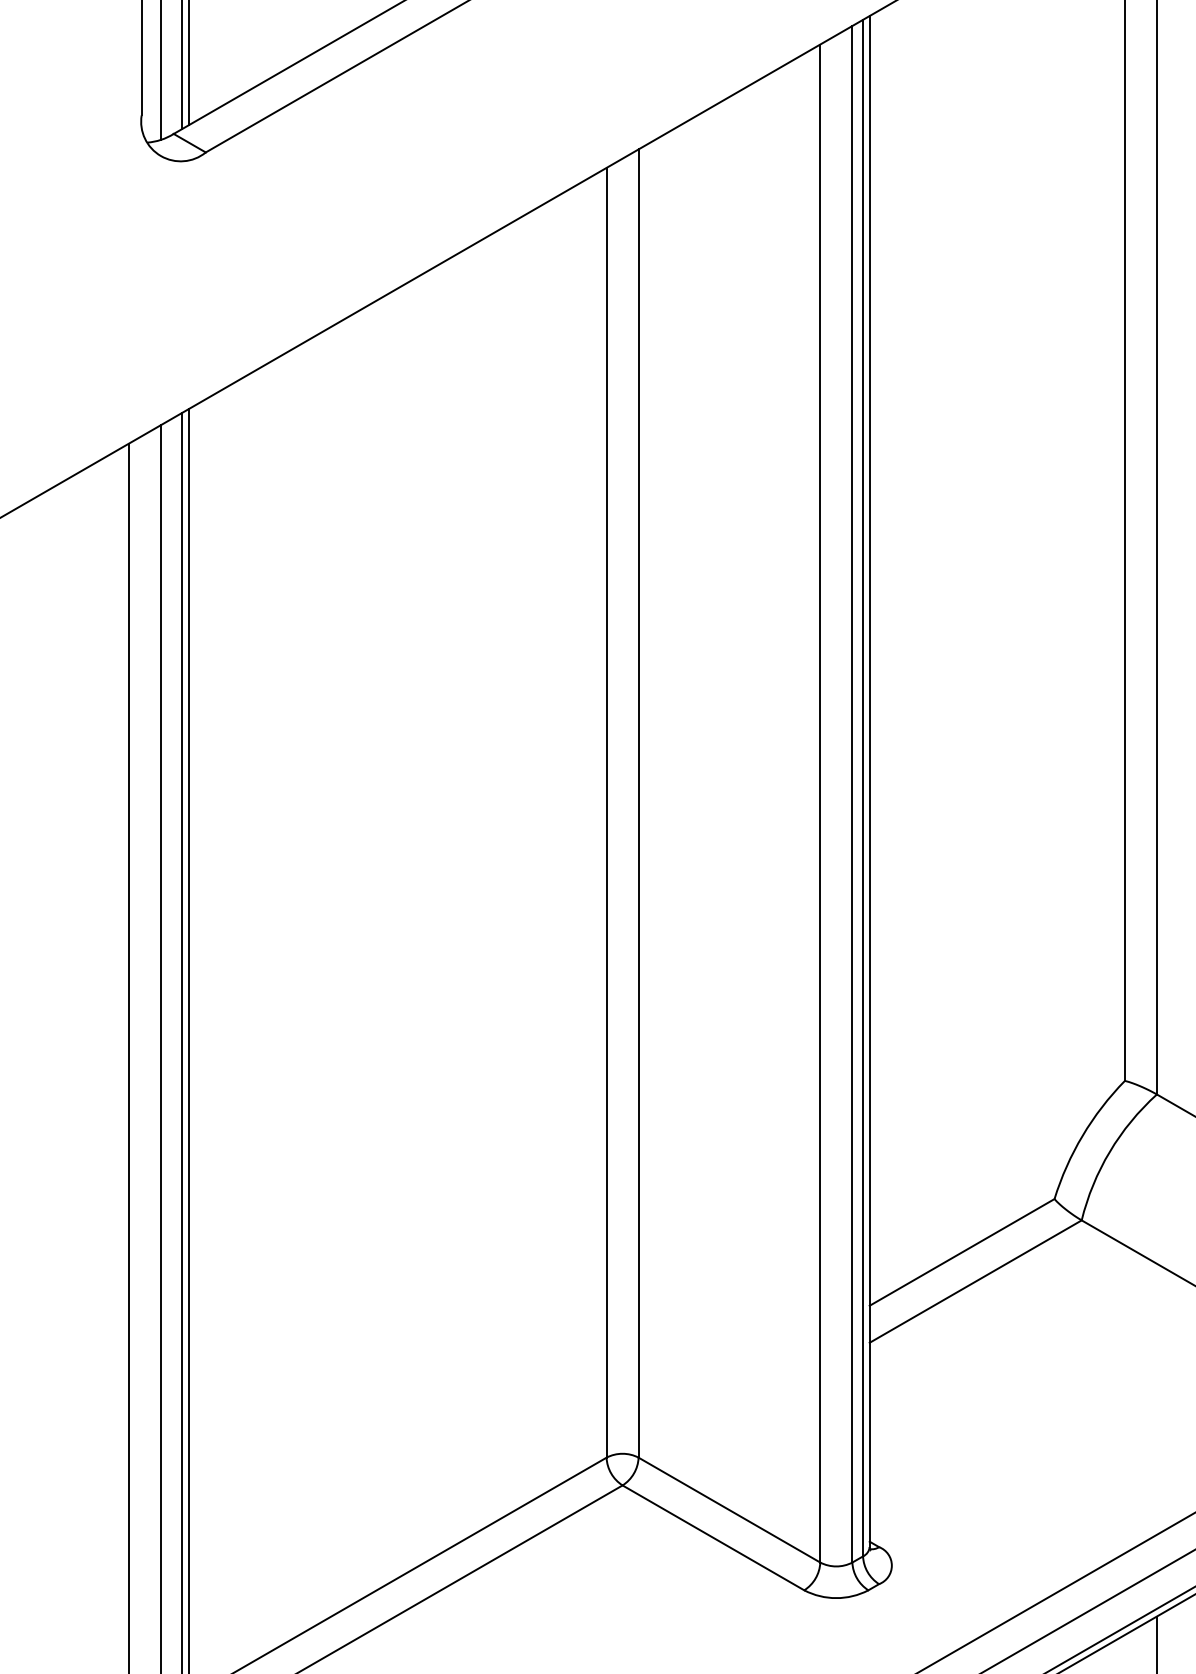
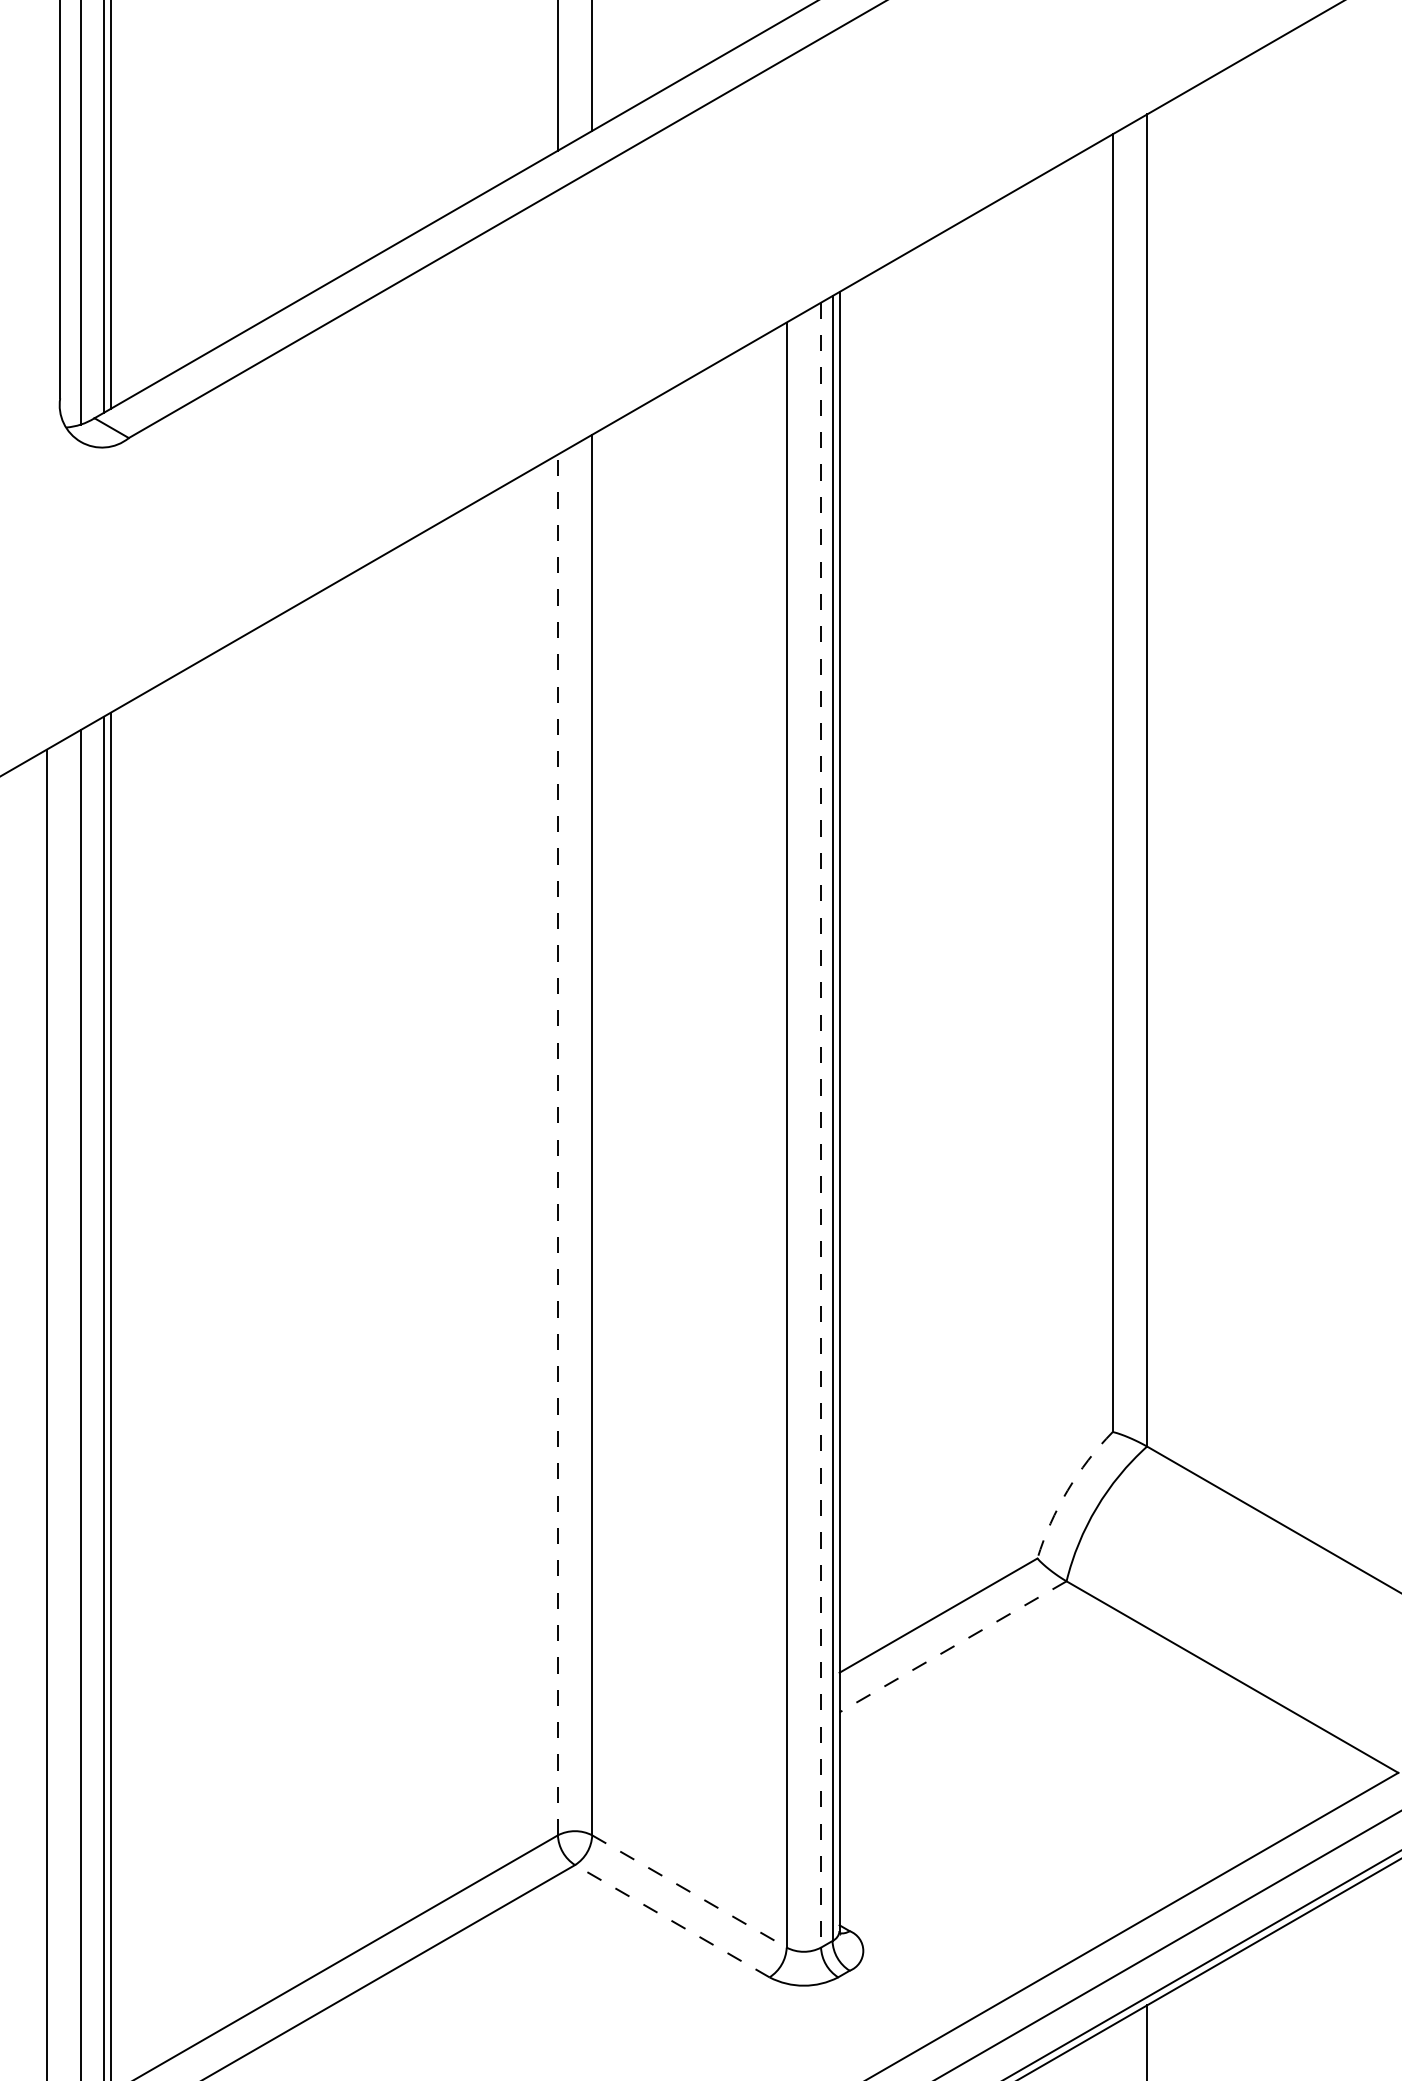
line: (852, 794) -> (821, 1125), solid -> dashed
line: (606, 812) -> (557, 1144), solid -> dashed
arc: (1082, 1135) -> (1067, 1490), solid -> dashed
line: (975, 1282) -> (952, 1647), solid -> dashed
line: (729, 1510) -> (689, 1891), solid -> dashed
line: (712, 1537) -> (671, 1920), solid -> dashed

